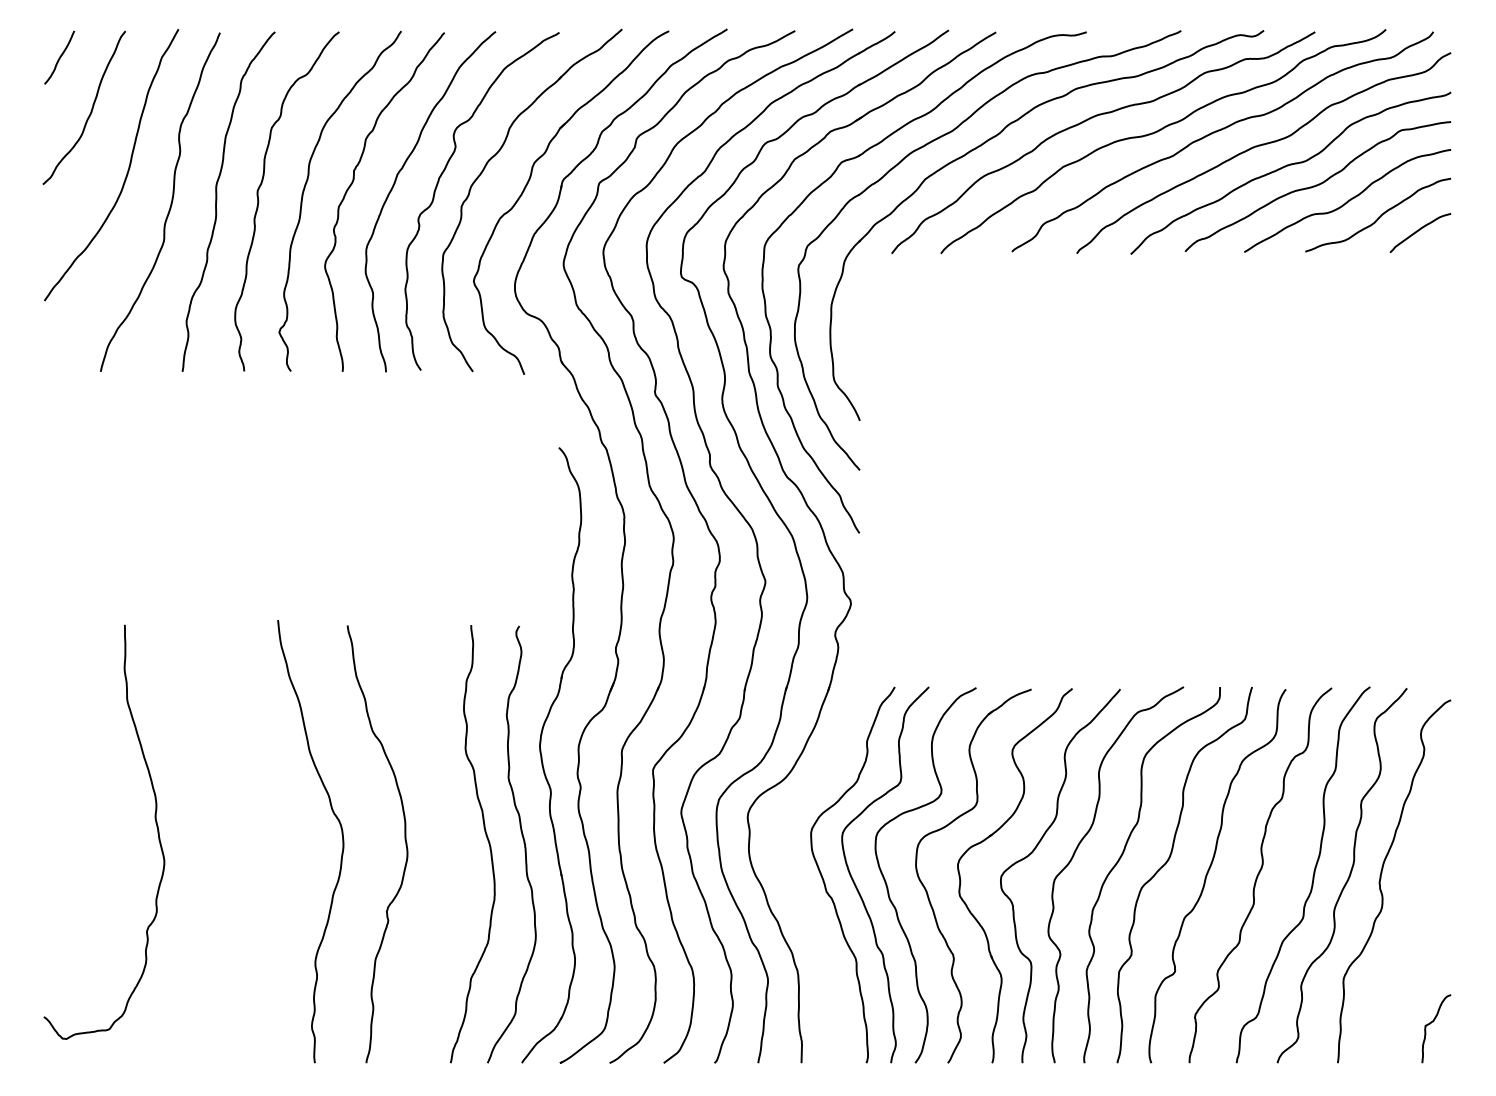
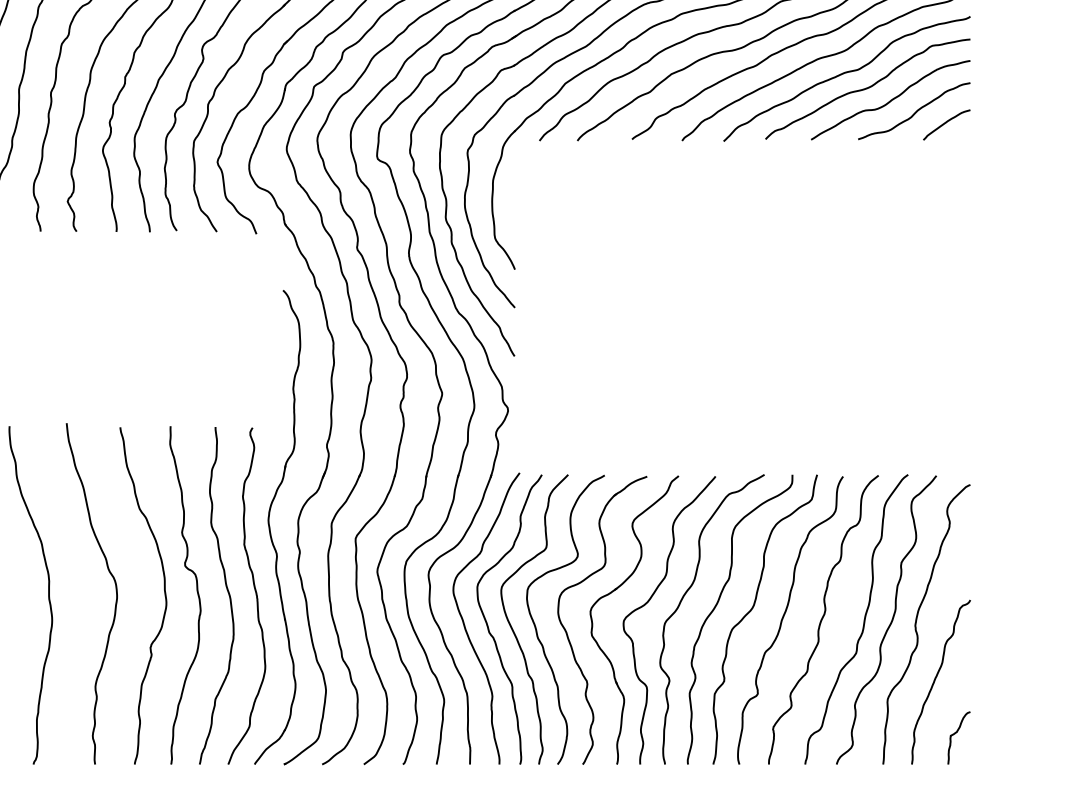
curve: (447, 841) -> (197, 593), added
curve: (254, 843) -> (48, 595), added
curve: (795, 882) -> (465, 625), added
curve: (1406, 952) -> (936, 679), added

